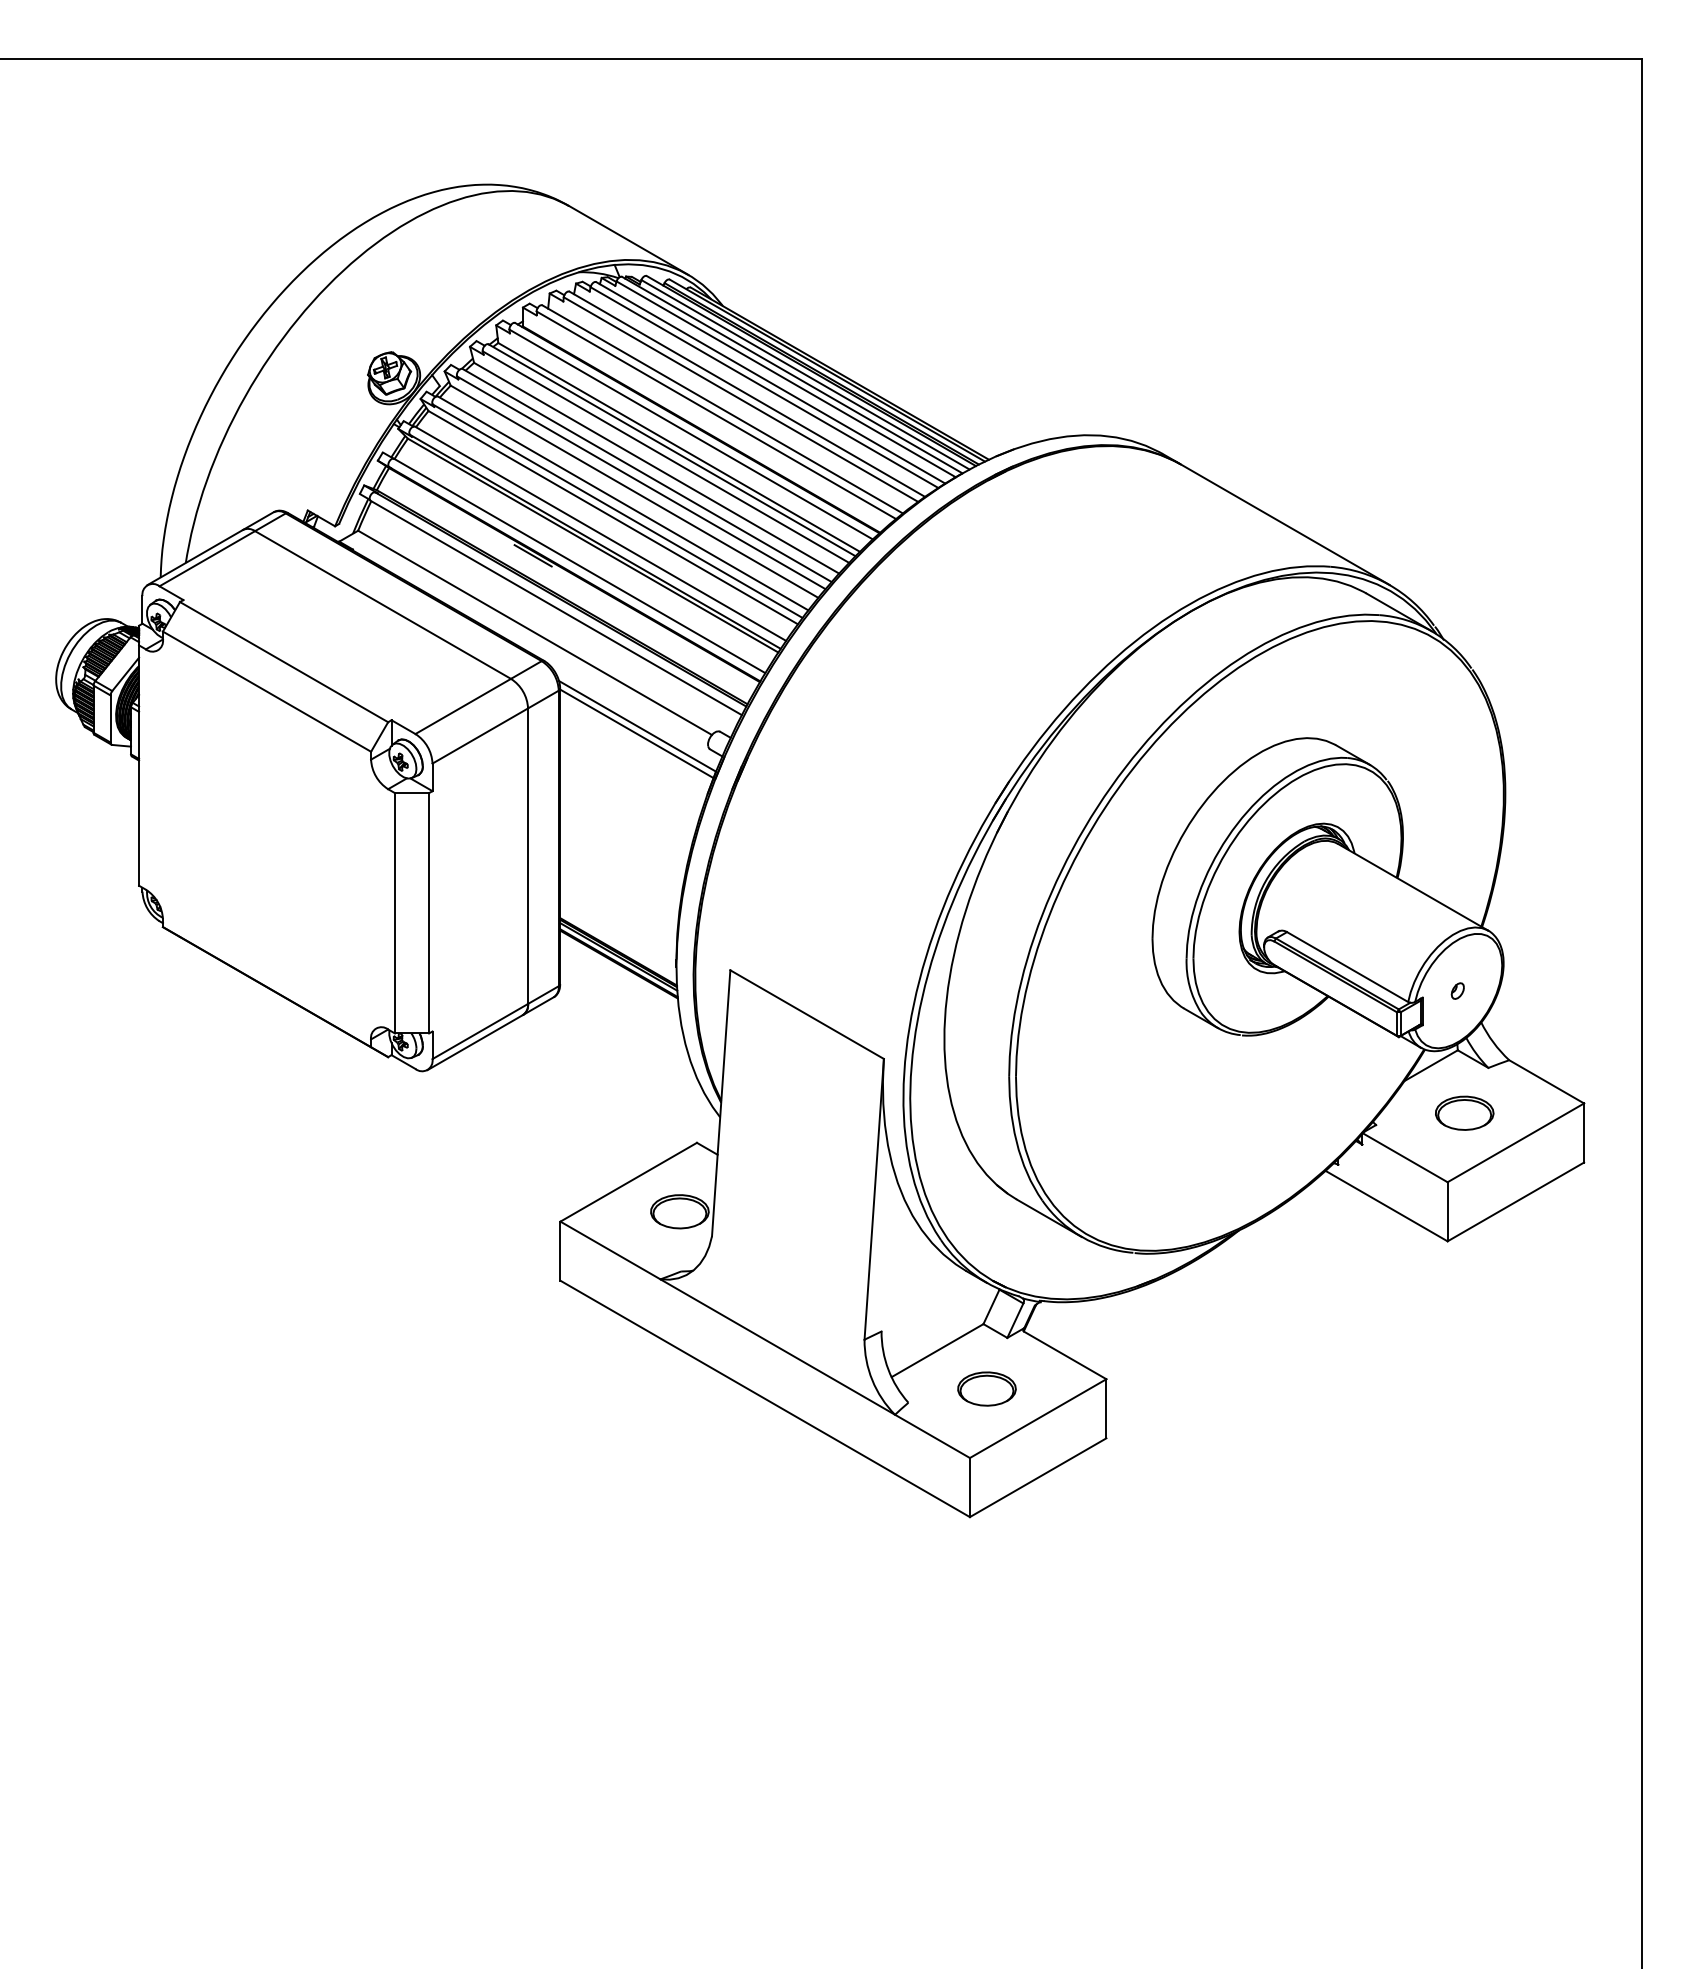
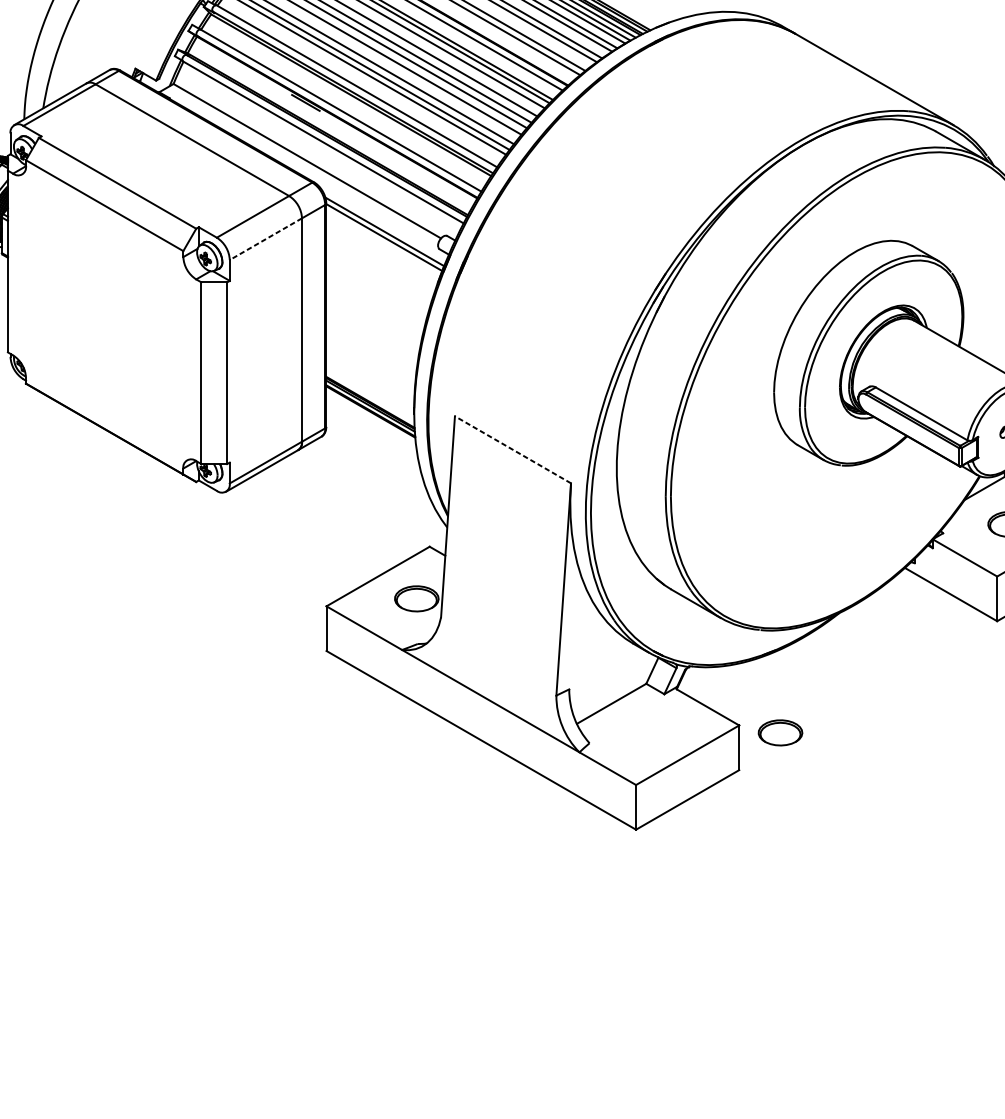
line: (479, 736) -> (265, 239), solid -> dashed
line: (807, 1014) -> (513, 449), solid -> dashed
part: (986, 1388) -> (780, 732), moved

